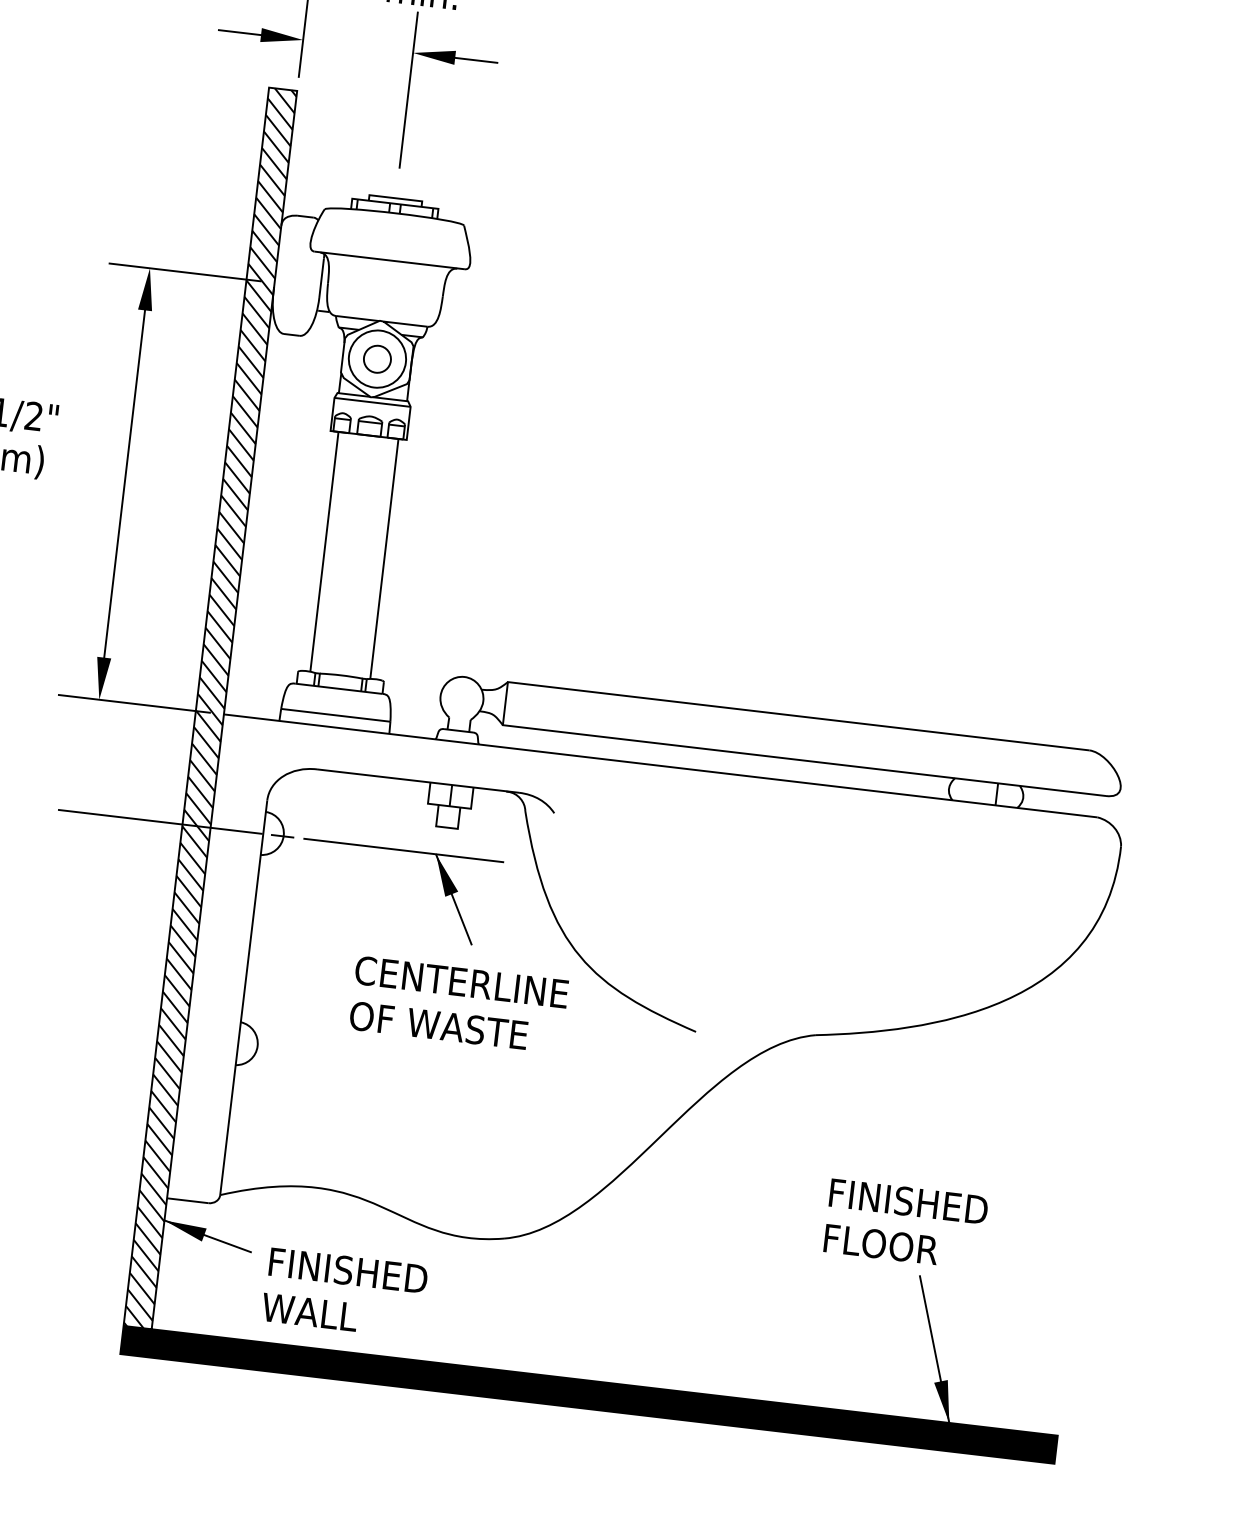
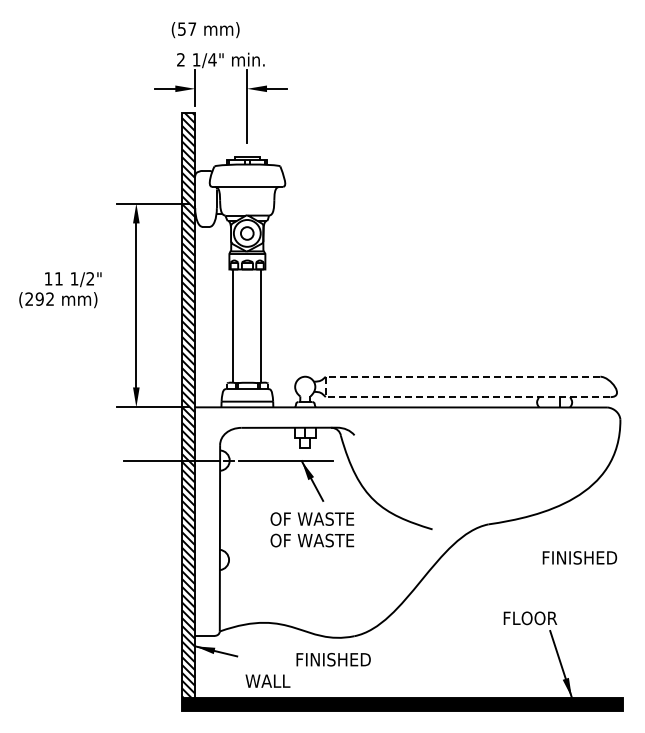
line: (503, 715) -> (325, 392), solid -> dashed
text: (467, 981) -> (323, 518), CENTERLINE -> OF WASTE
text: (907, 1200) -> (579, 557), moved
text: (348, 1270) -> (333, 659), moved

